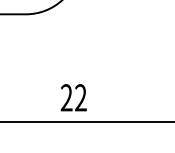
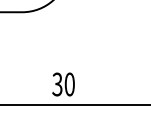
text: (73, 97) -> (63, 84), 22 -> 30

